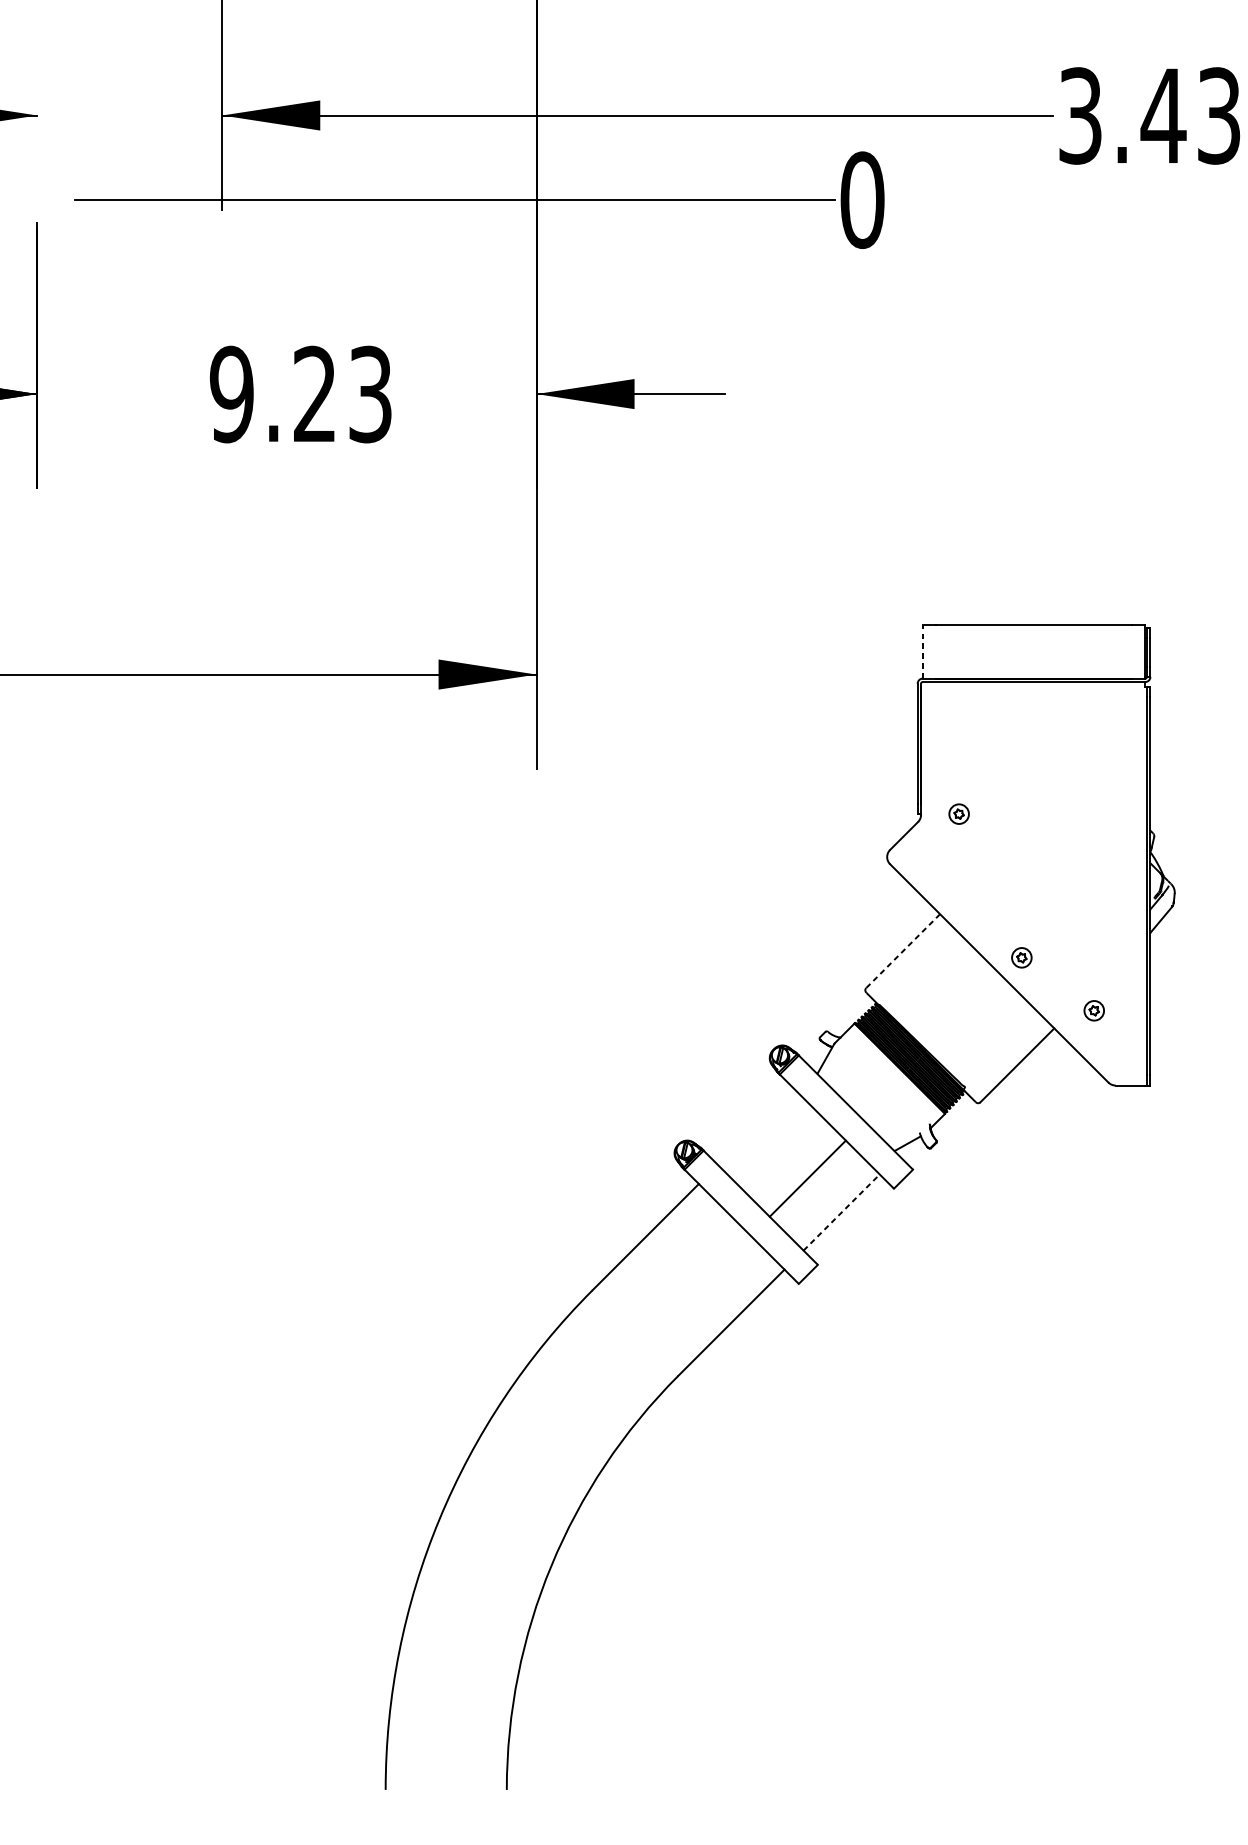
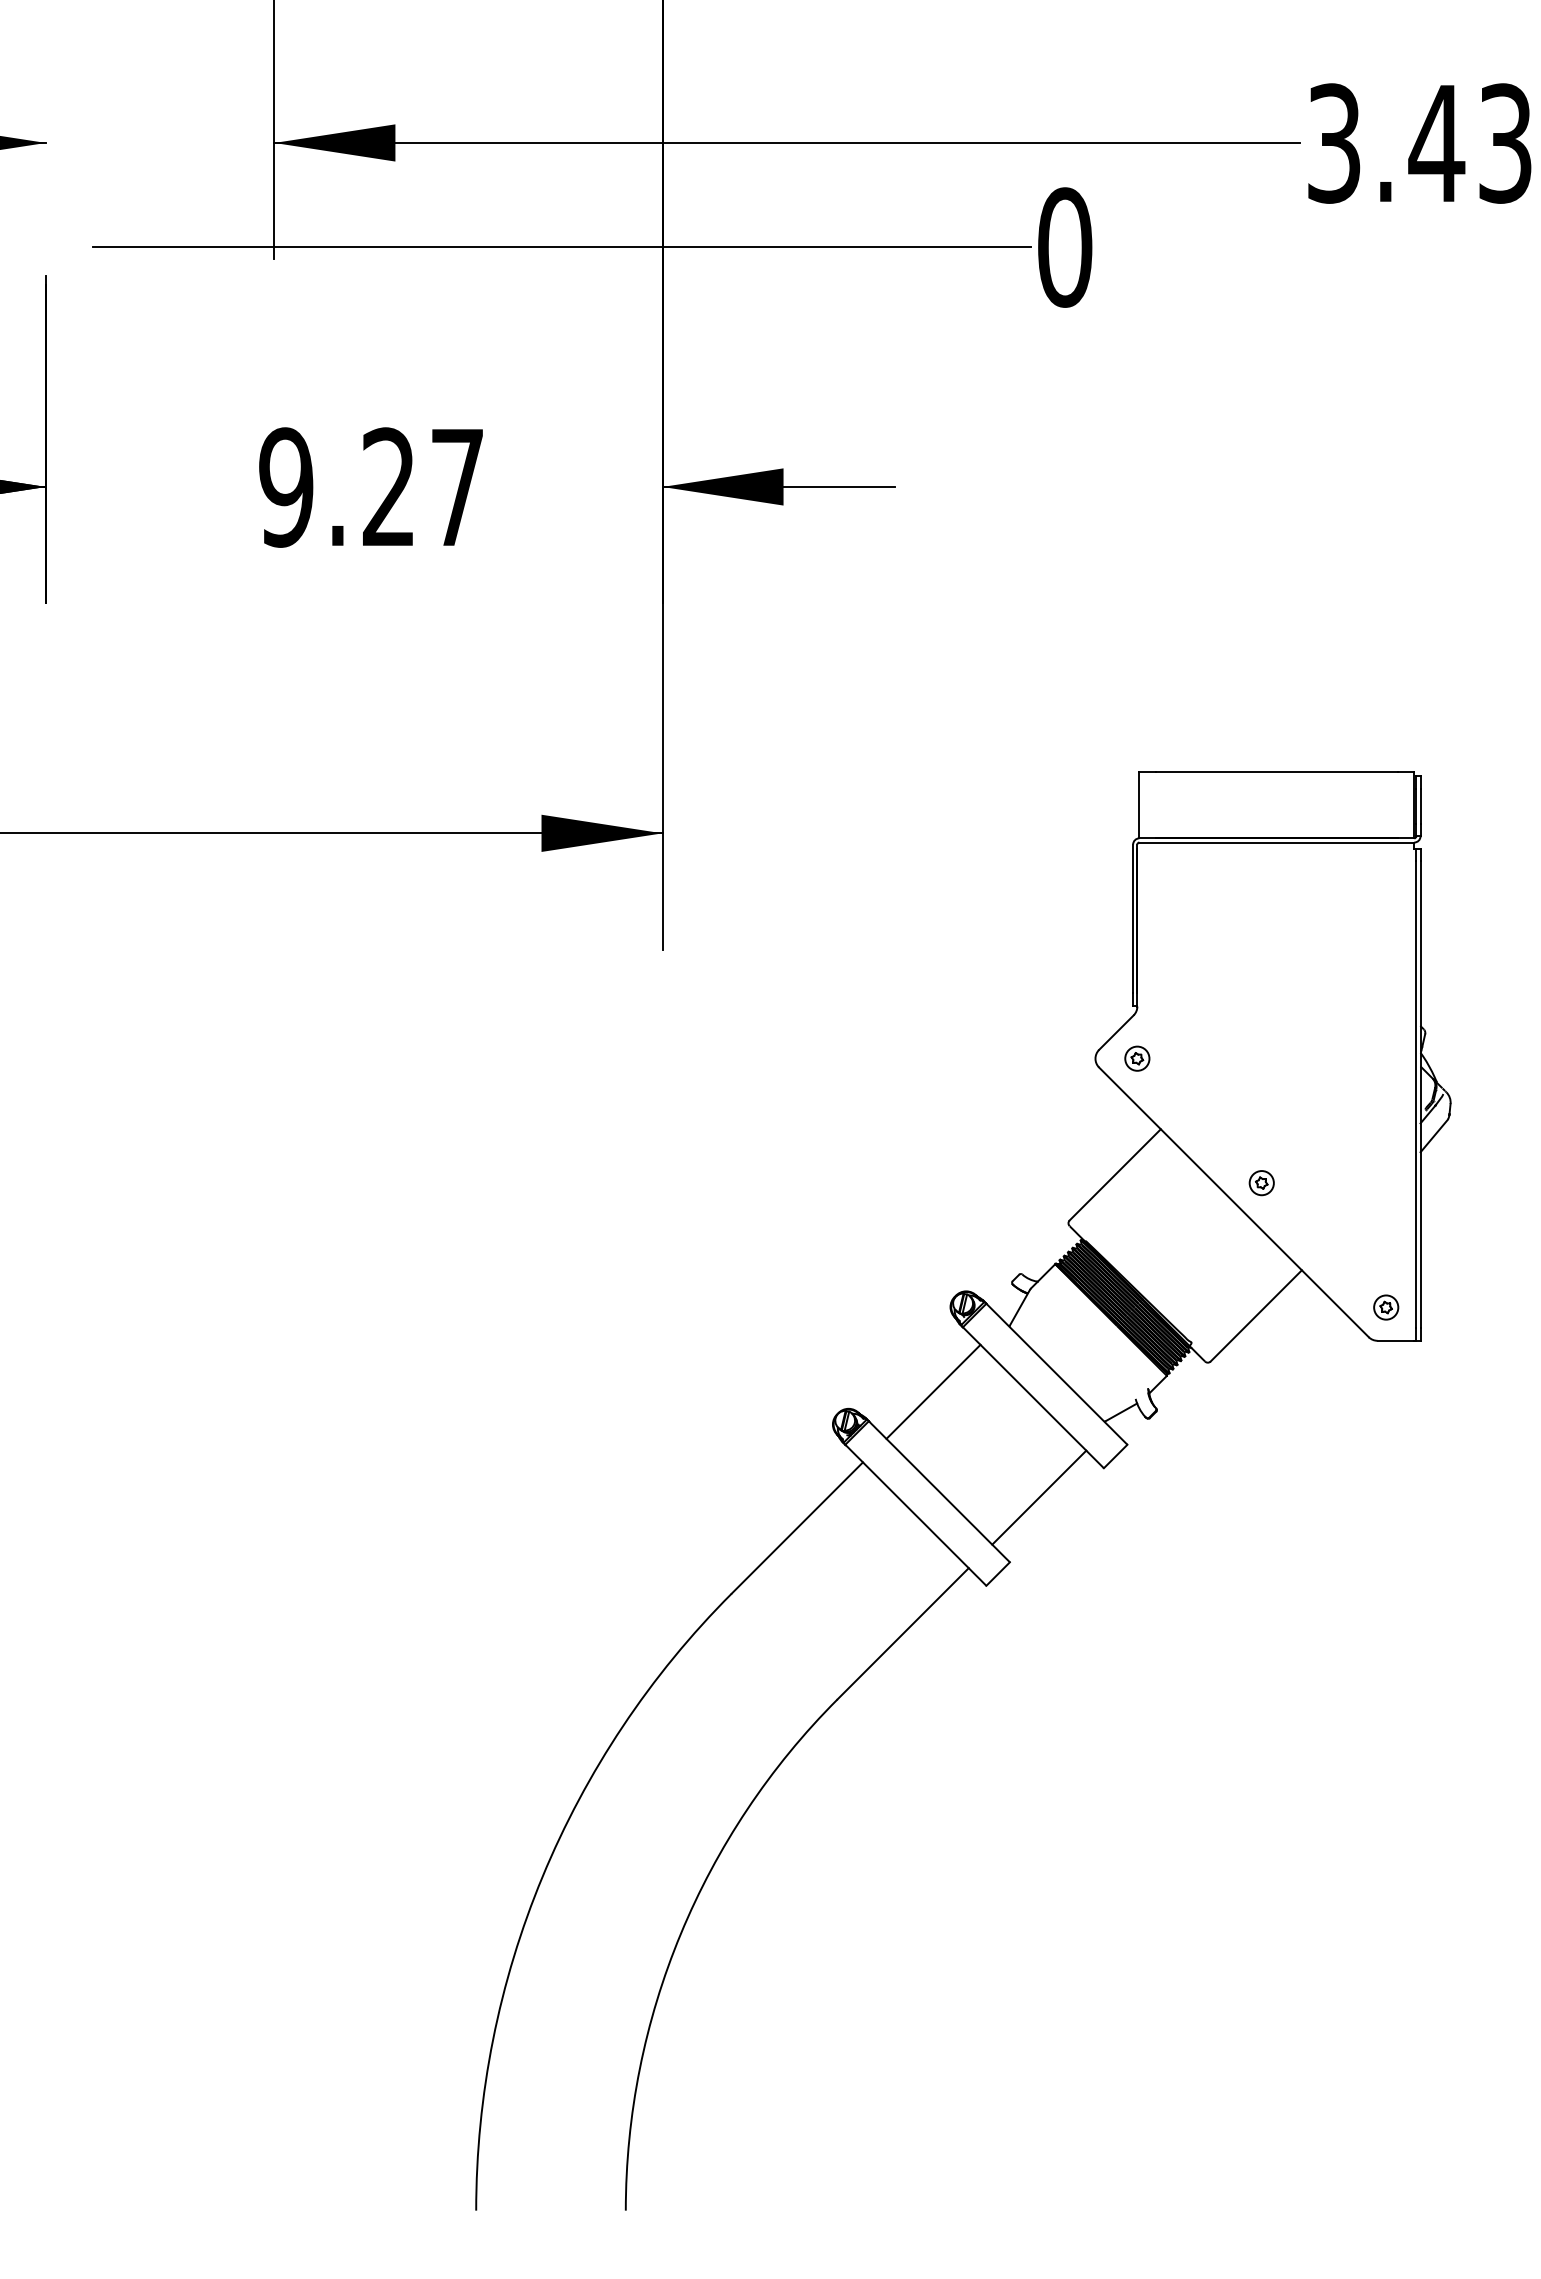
text: (370, 394) -> (457, 487), 9.23 -> 9.27
line: (922, 651) -> (1139, 804), dashed -> solid
part: (959, 813) -> (1137, 1058), moved
line: (903, 950) -> (1115, 1174), dashed -> solid
part: (1094, 1010) -> (1386, 1307), moved
line: (807, 1178) -> (933, 1391), moved
line: (841, 1212) -> (1039, 1497), dashed -> solid

